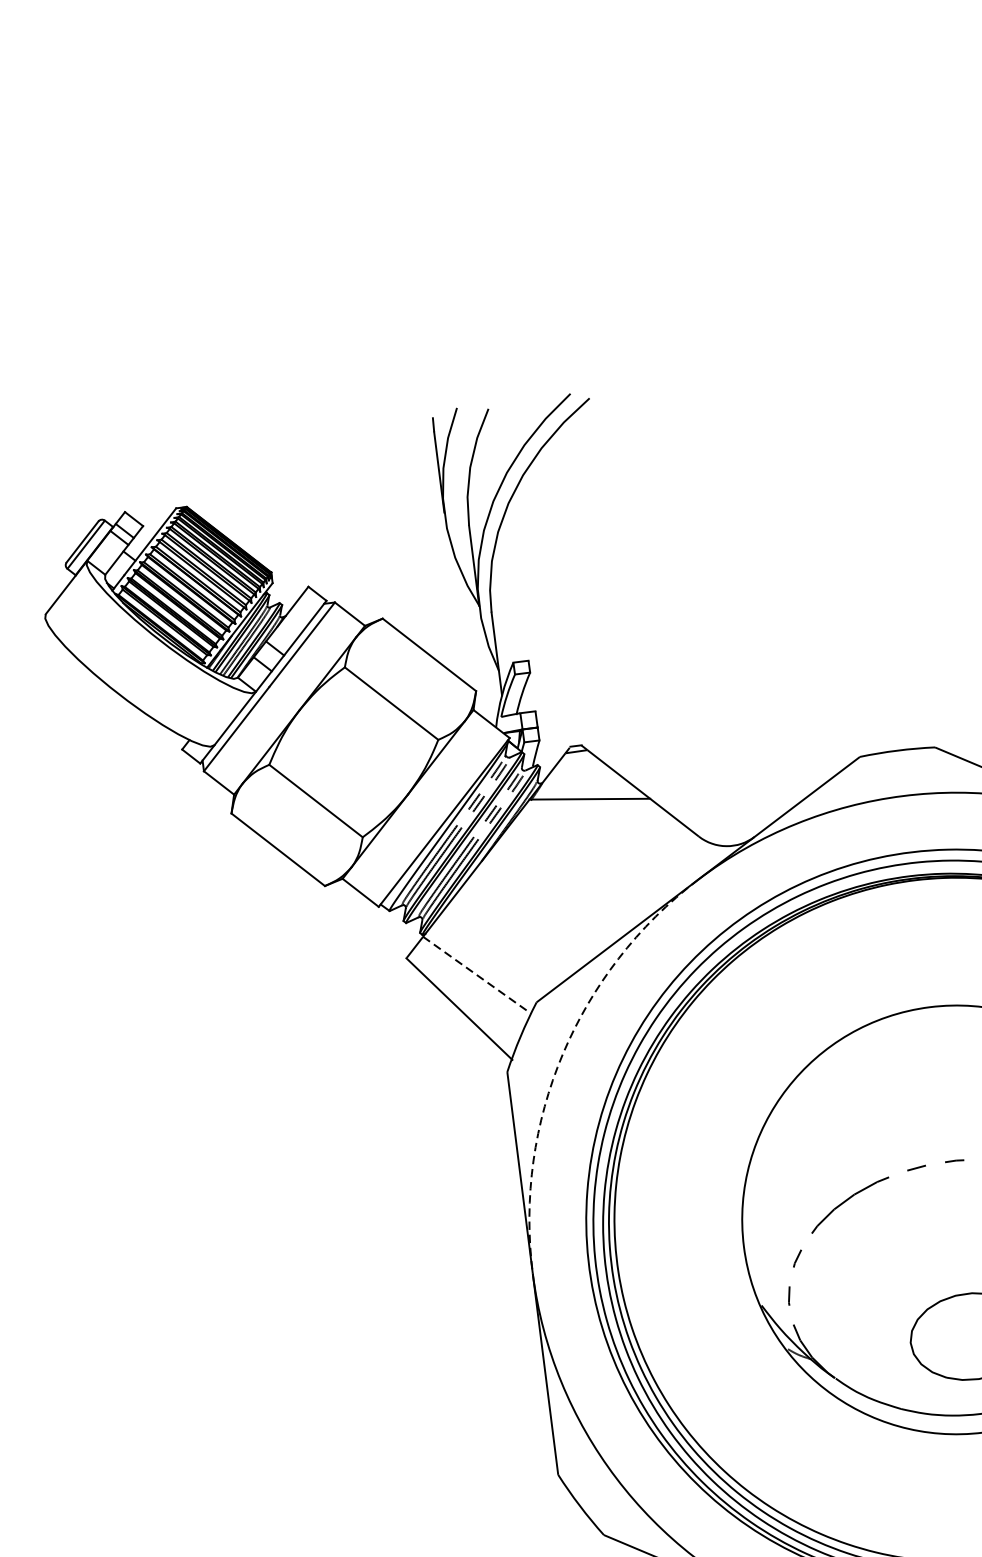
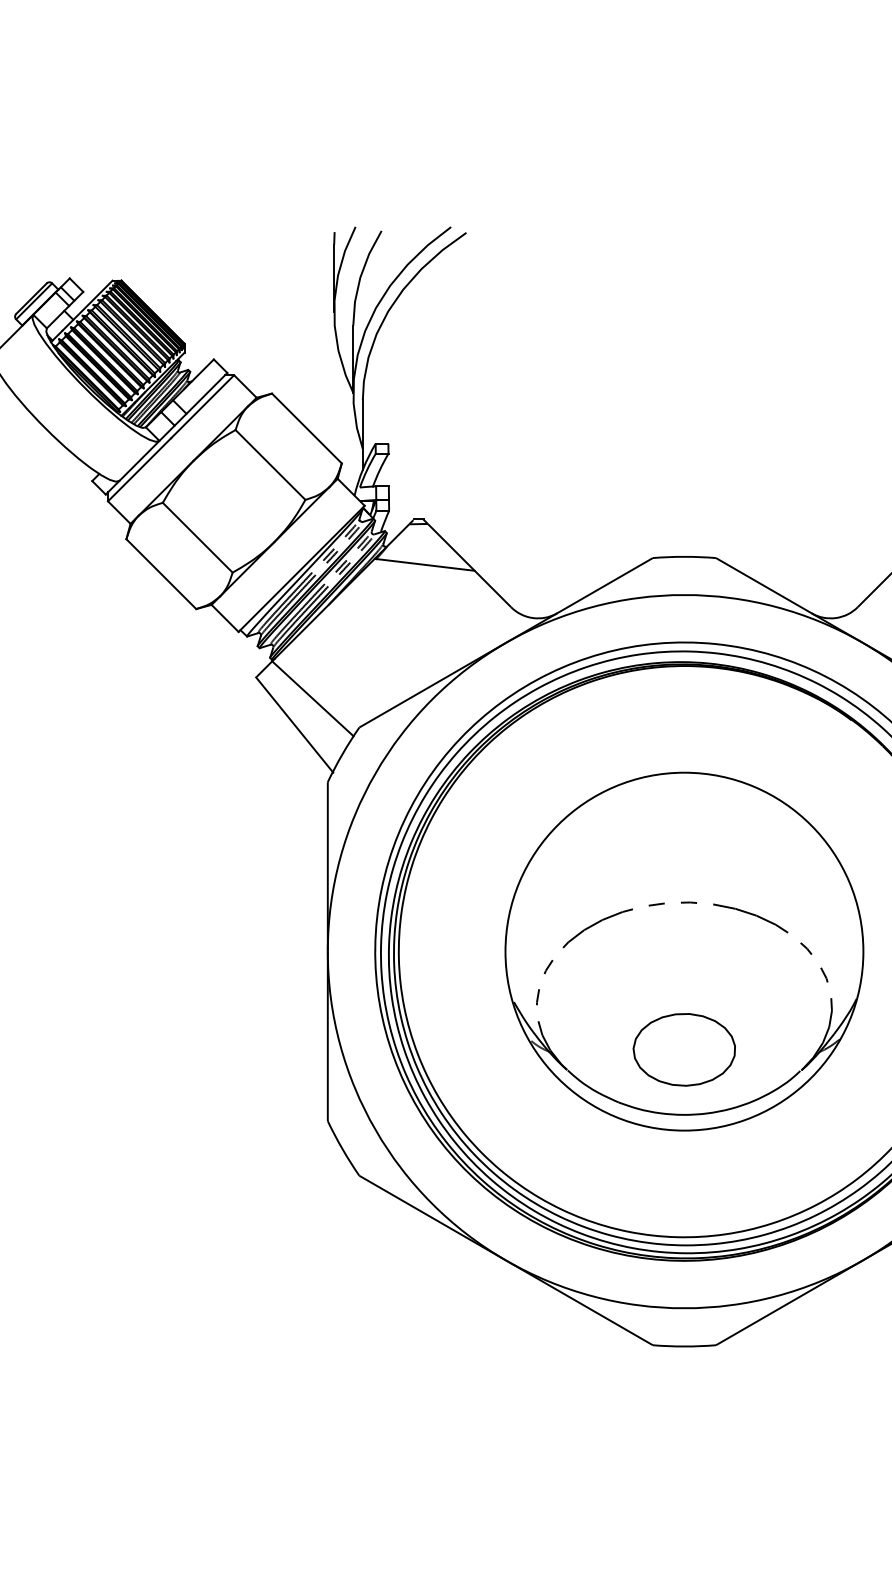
line: (477, 975) -> (313, 699), dashed -> solid
arc: (562, 1054) -> (375, 773), dashed -> solid

